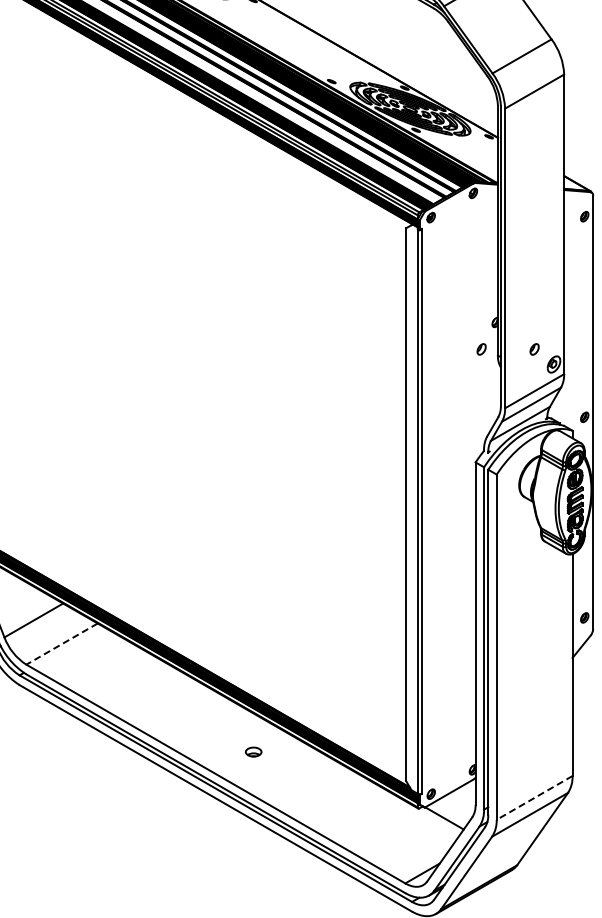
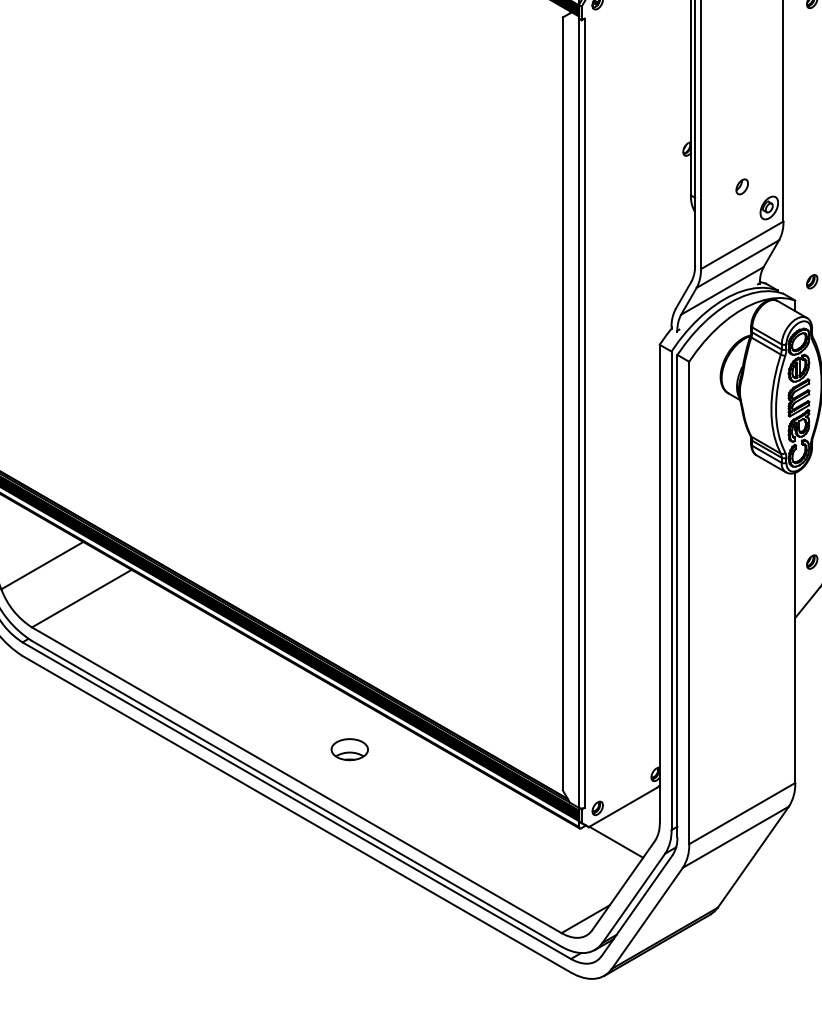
part: (481, 349) -> (667, 186), removed
line: (61, 644) -> (81, 599), dashed -> solid
part: (253, 751) -> (349, 748), size x1.67
line: (534, 797) -> (742, 813), dashed -> solid

